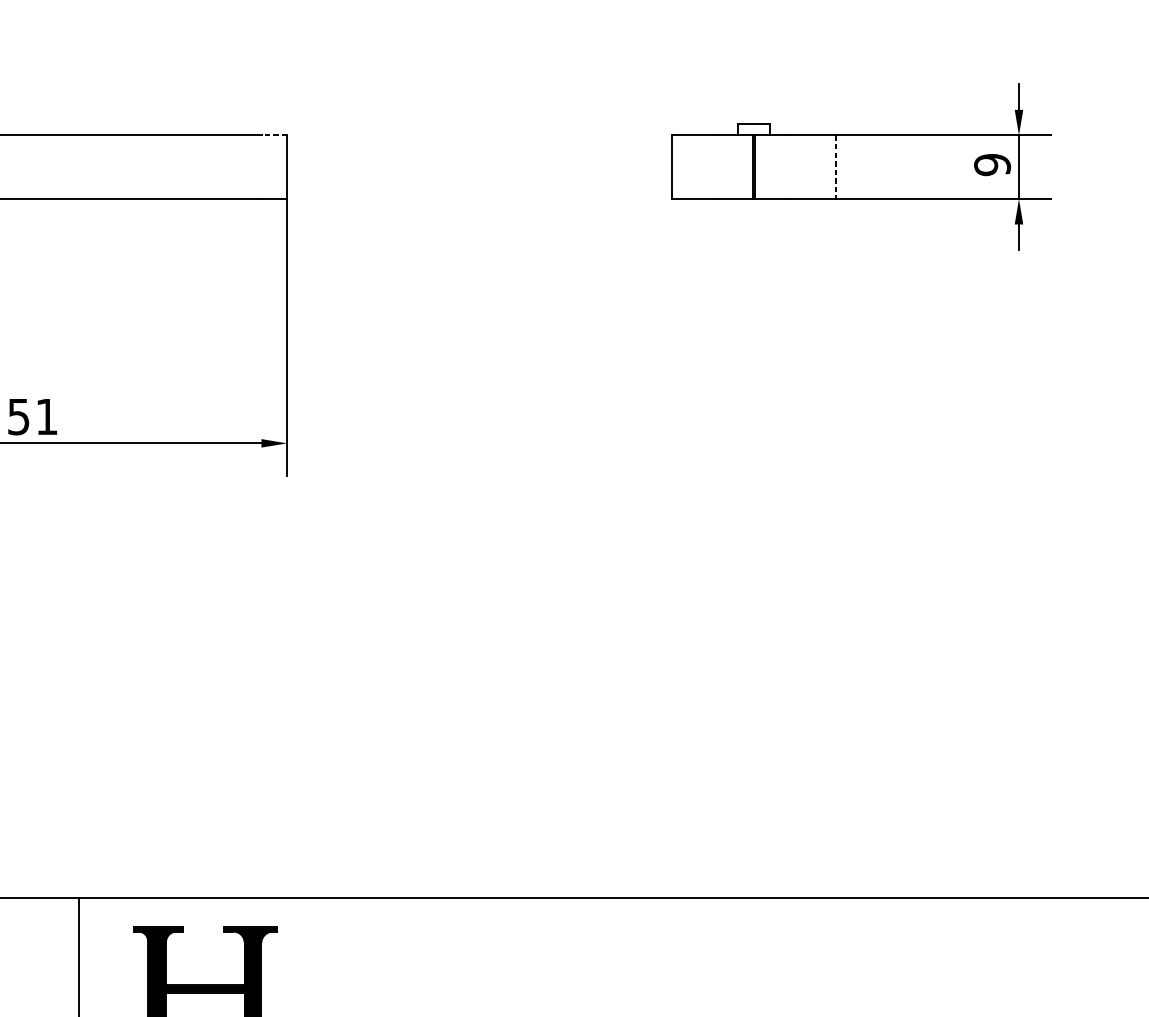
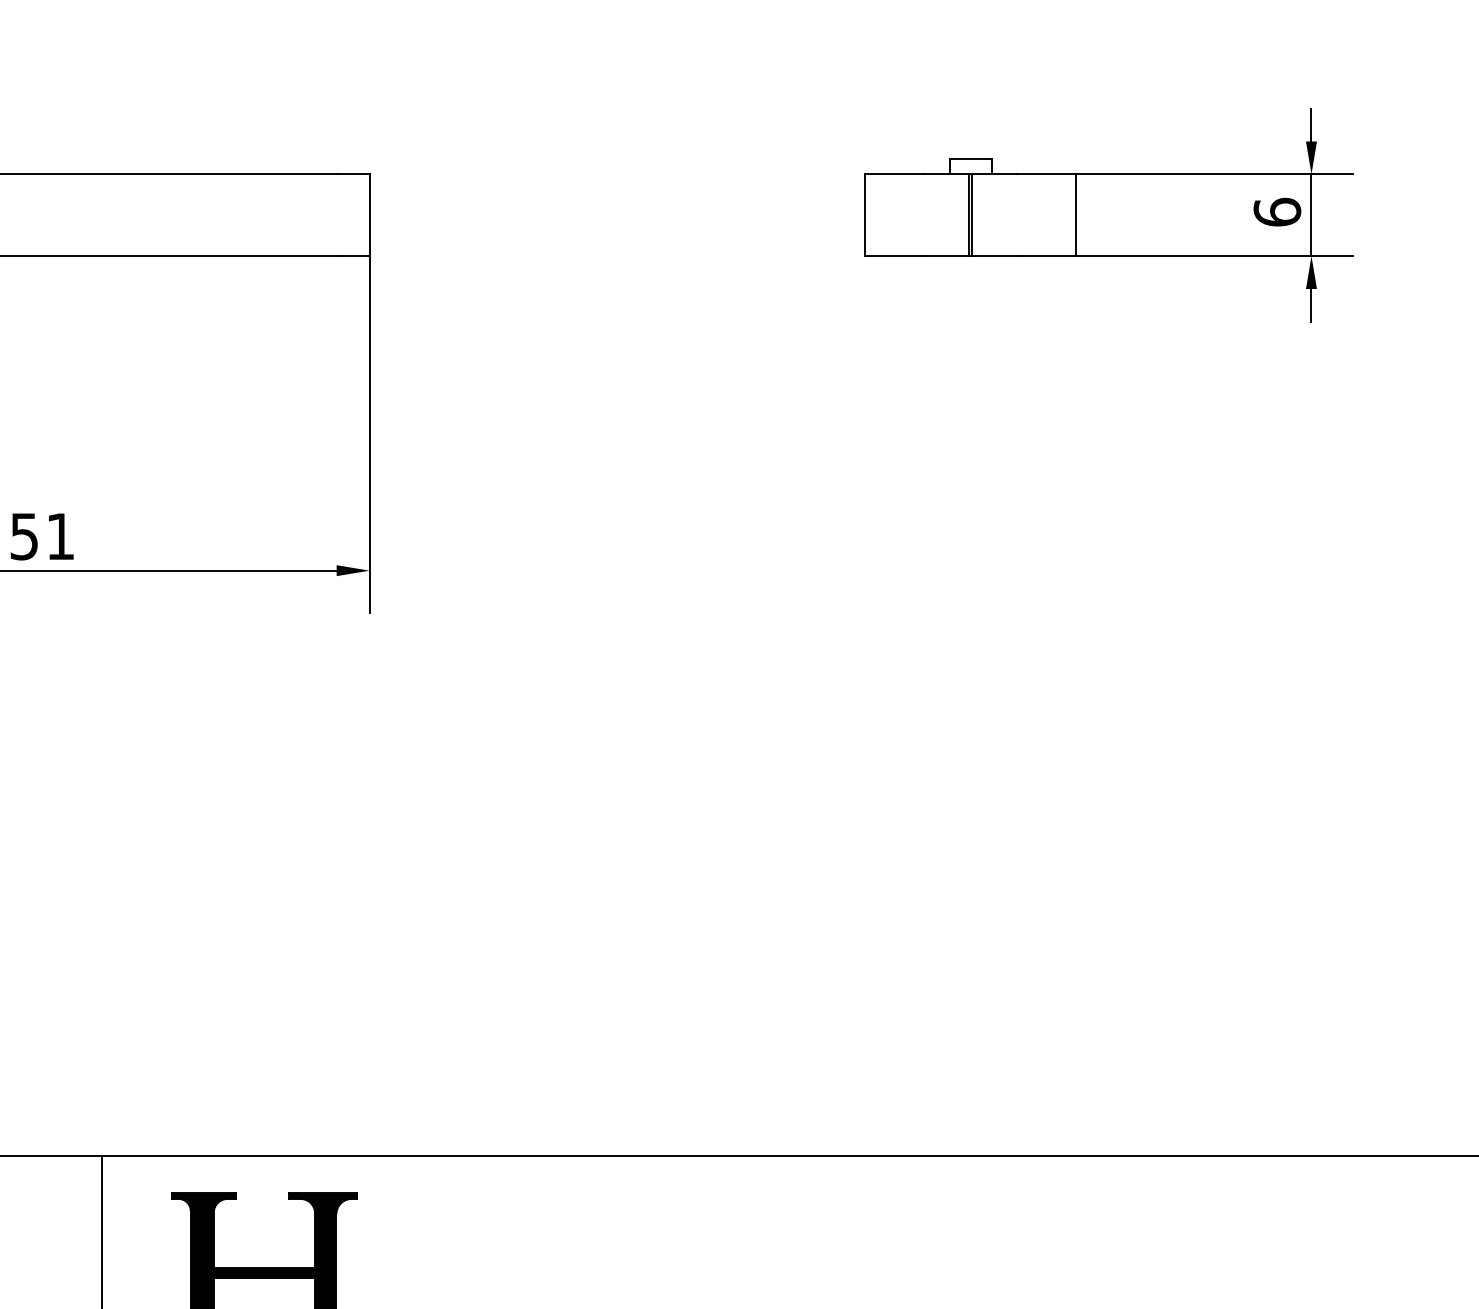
line: (274, 135) -> (353, 174), dashed -> solid
text: (992, 164) -> (1277, 211), 9 -> 6
line: (836, 167) -> (1076, 215), dashed -> solid

